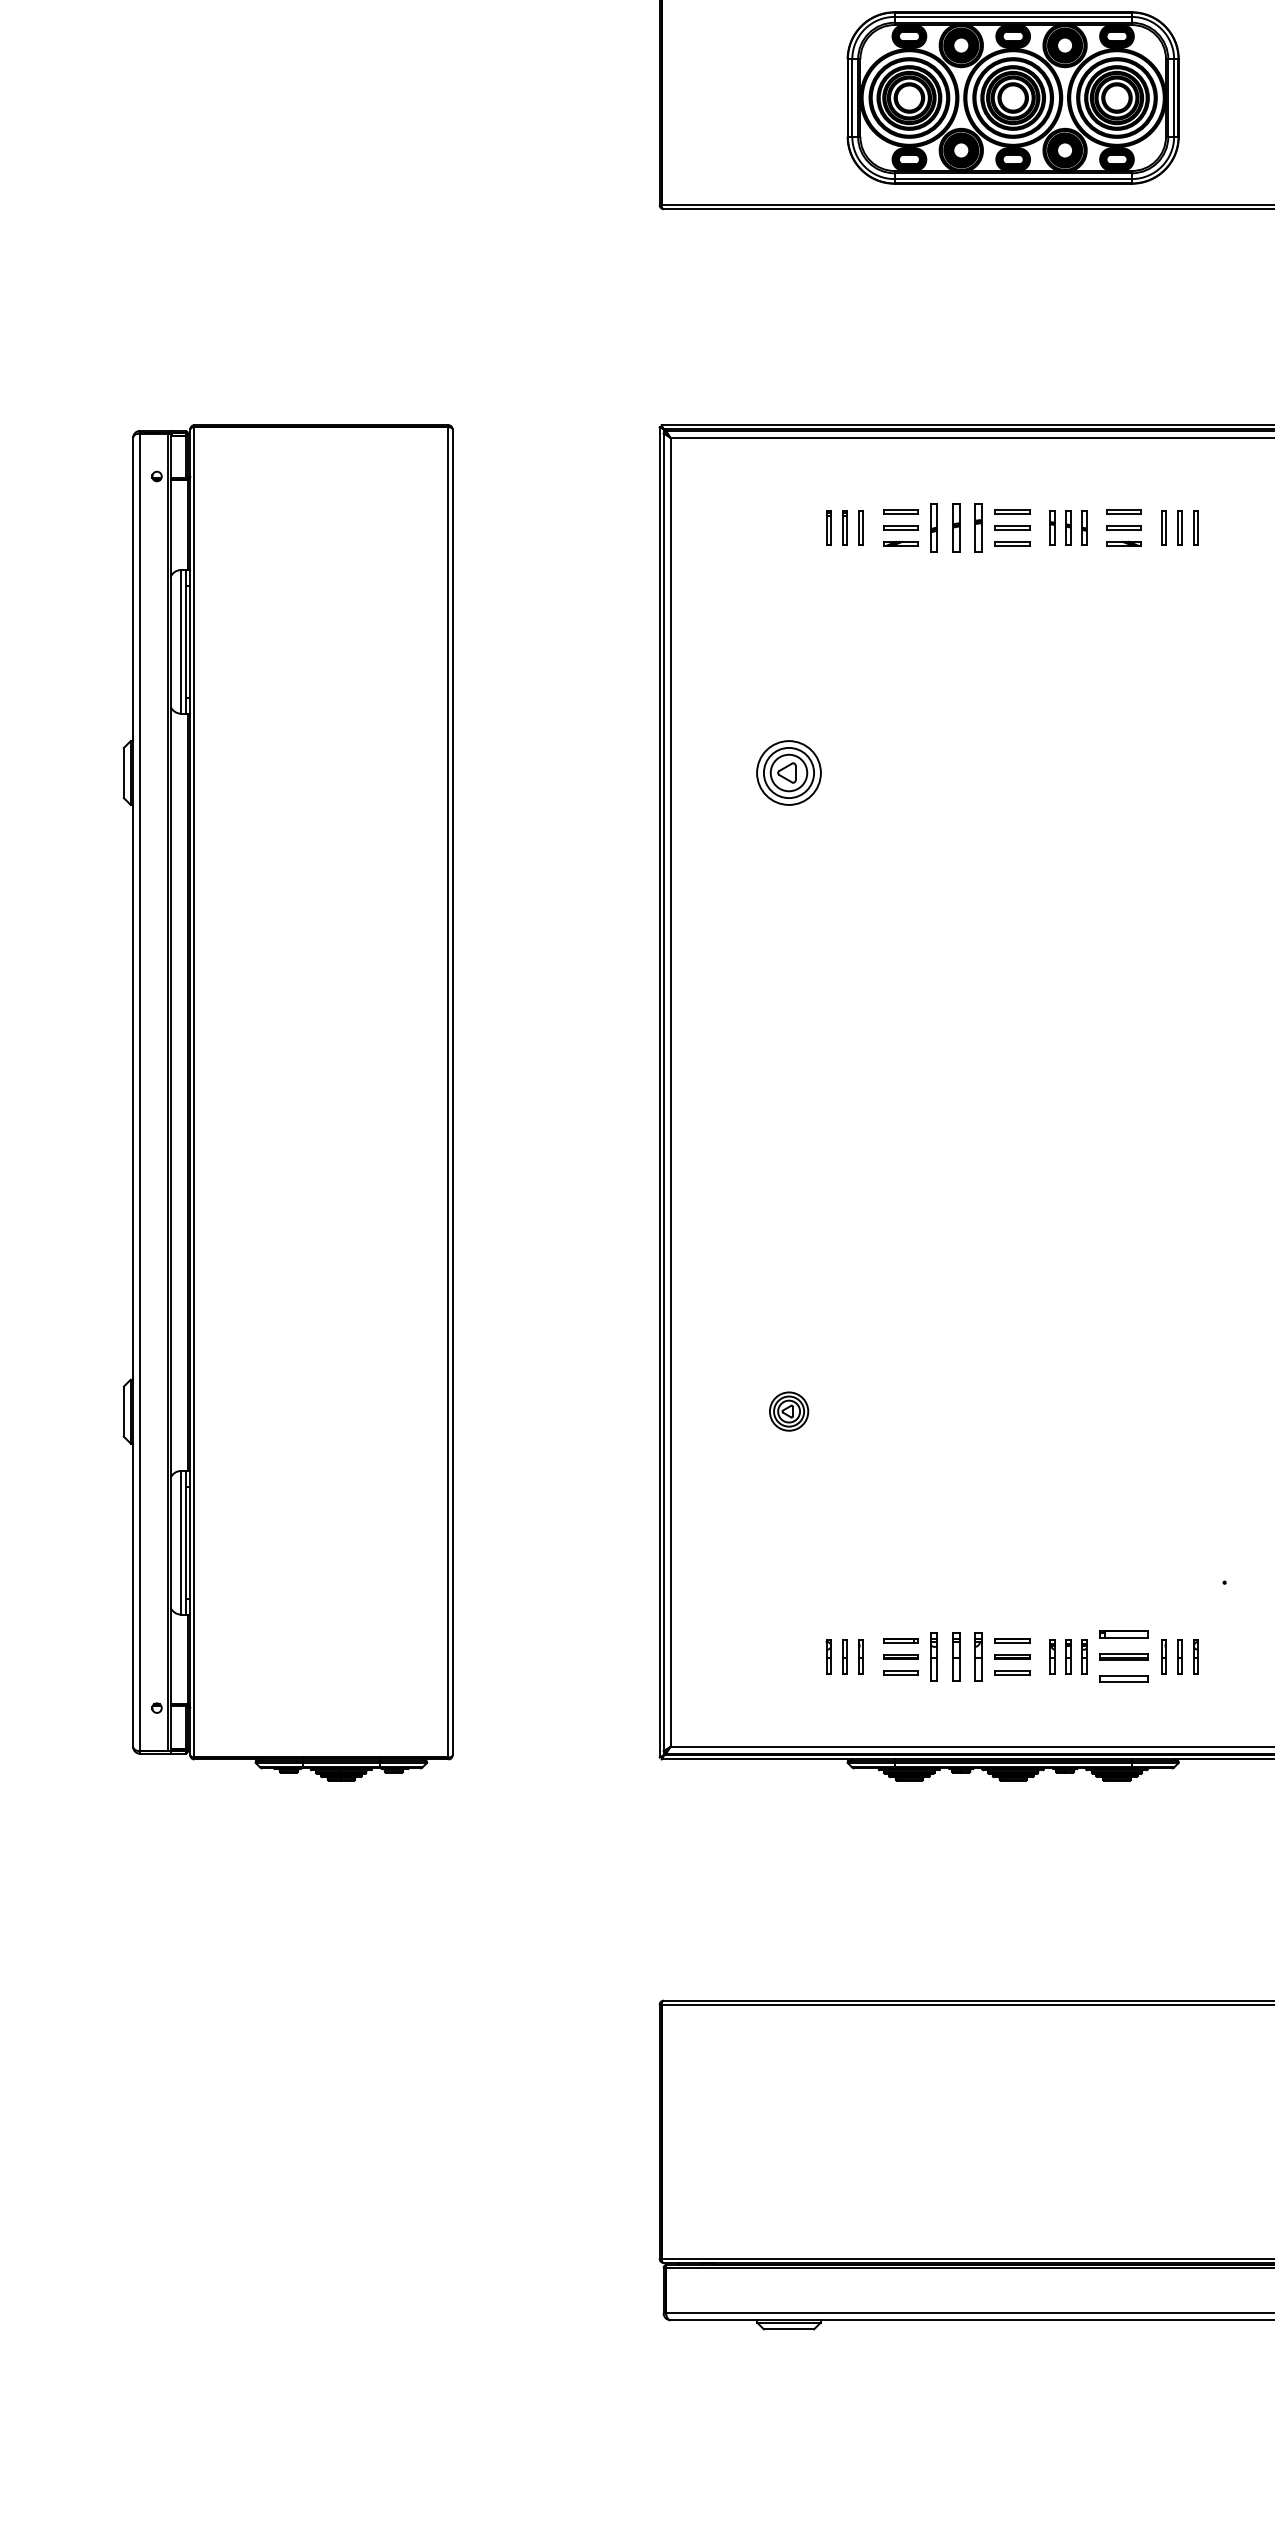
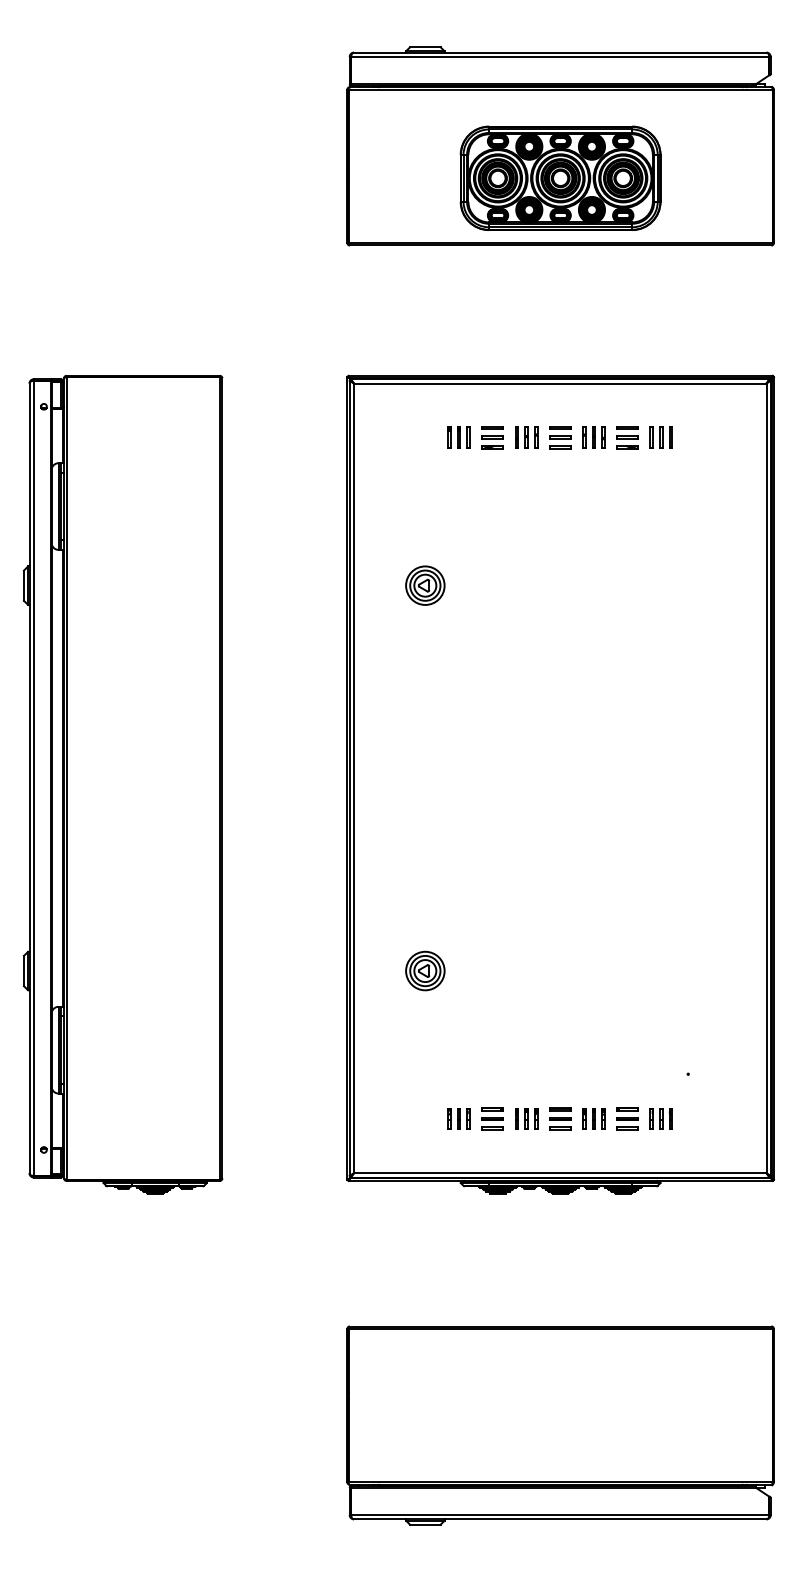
part: (956, 527) -> (526, 437), size x0.71
part: (789, 1410) -> (425, 970), size x1.67
part: (956, 1655) -> (526, 1118), size x0.71
part: (1124, 1655) -> (627, 1118), size x0.71

